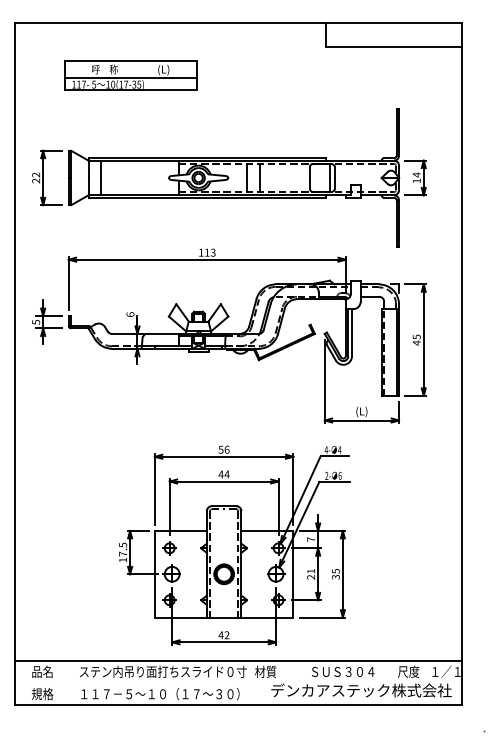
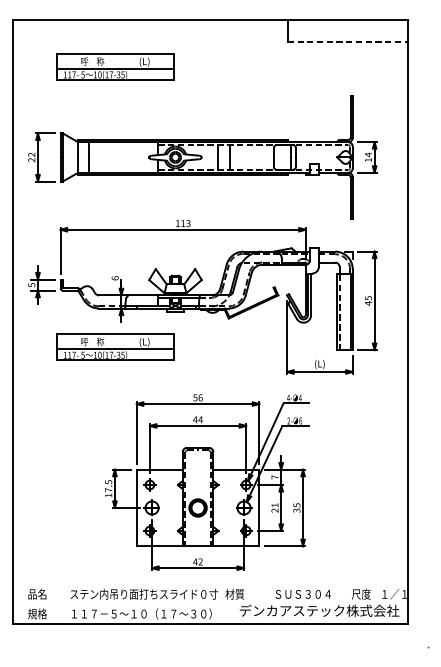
line: (394, 47) -> (348, 42), solid -> dashed
part: (130, 392) -> (115, 347), added
line: (238, 660) -> (210, 584), removed

